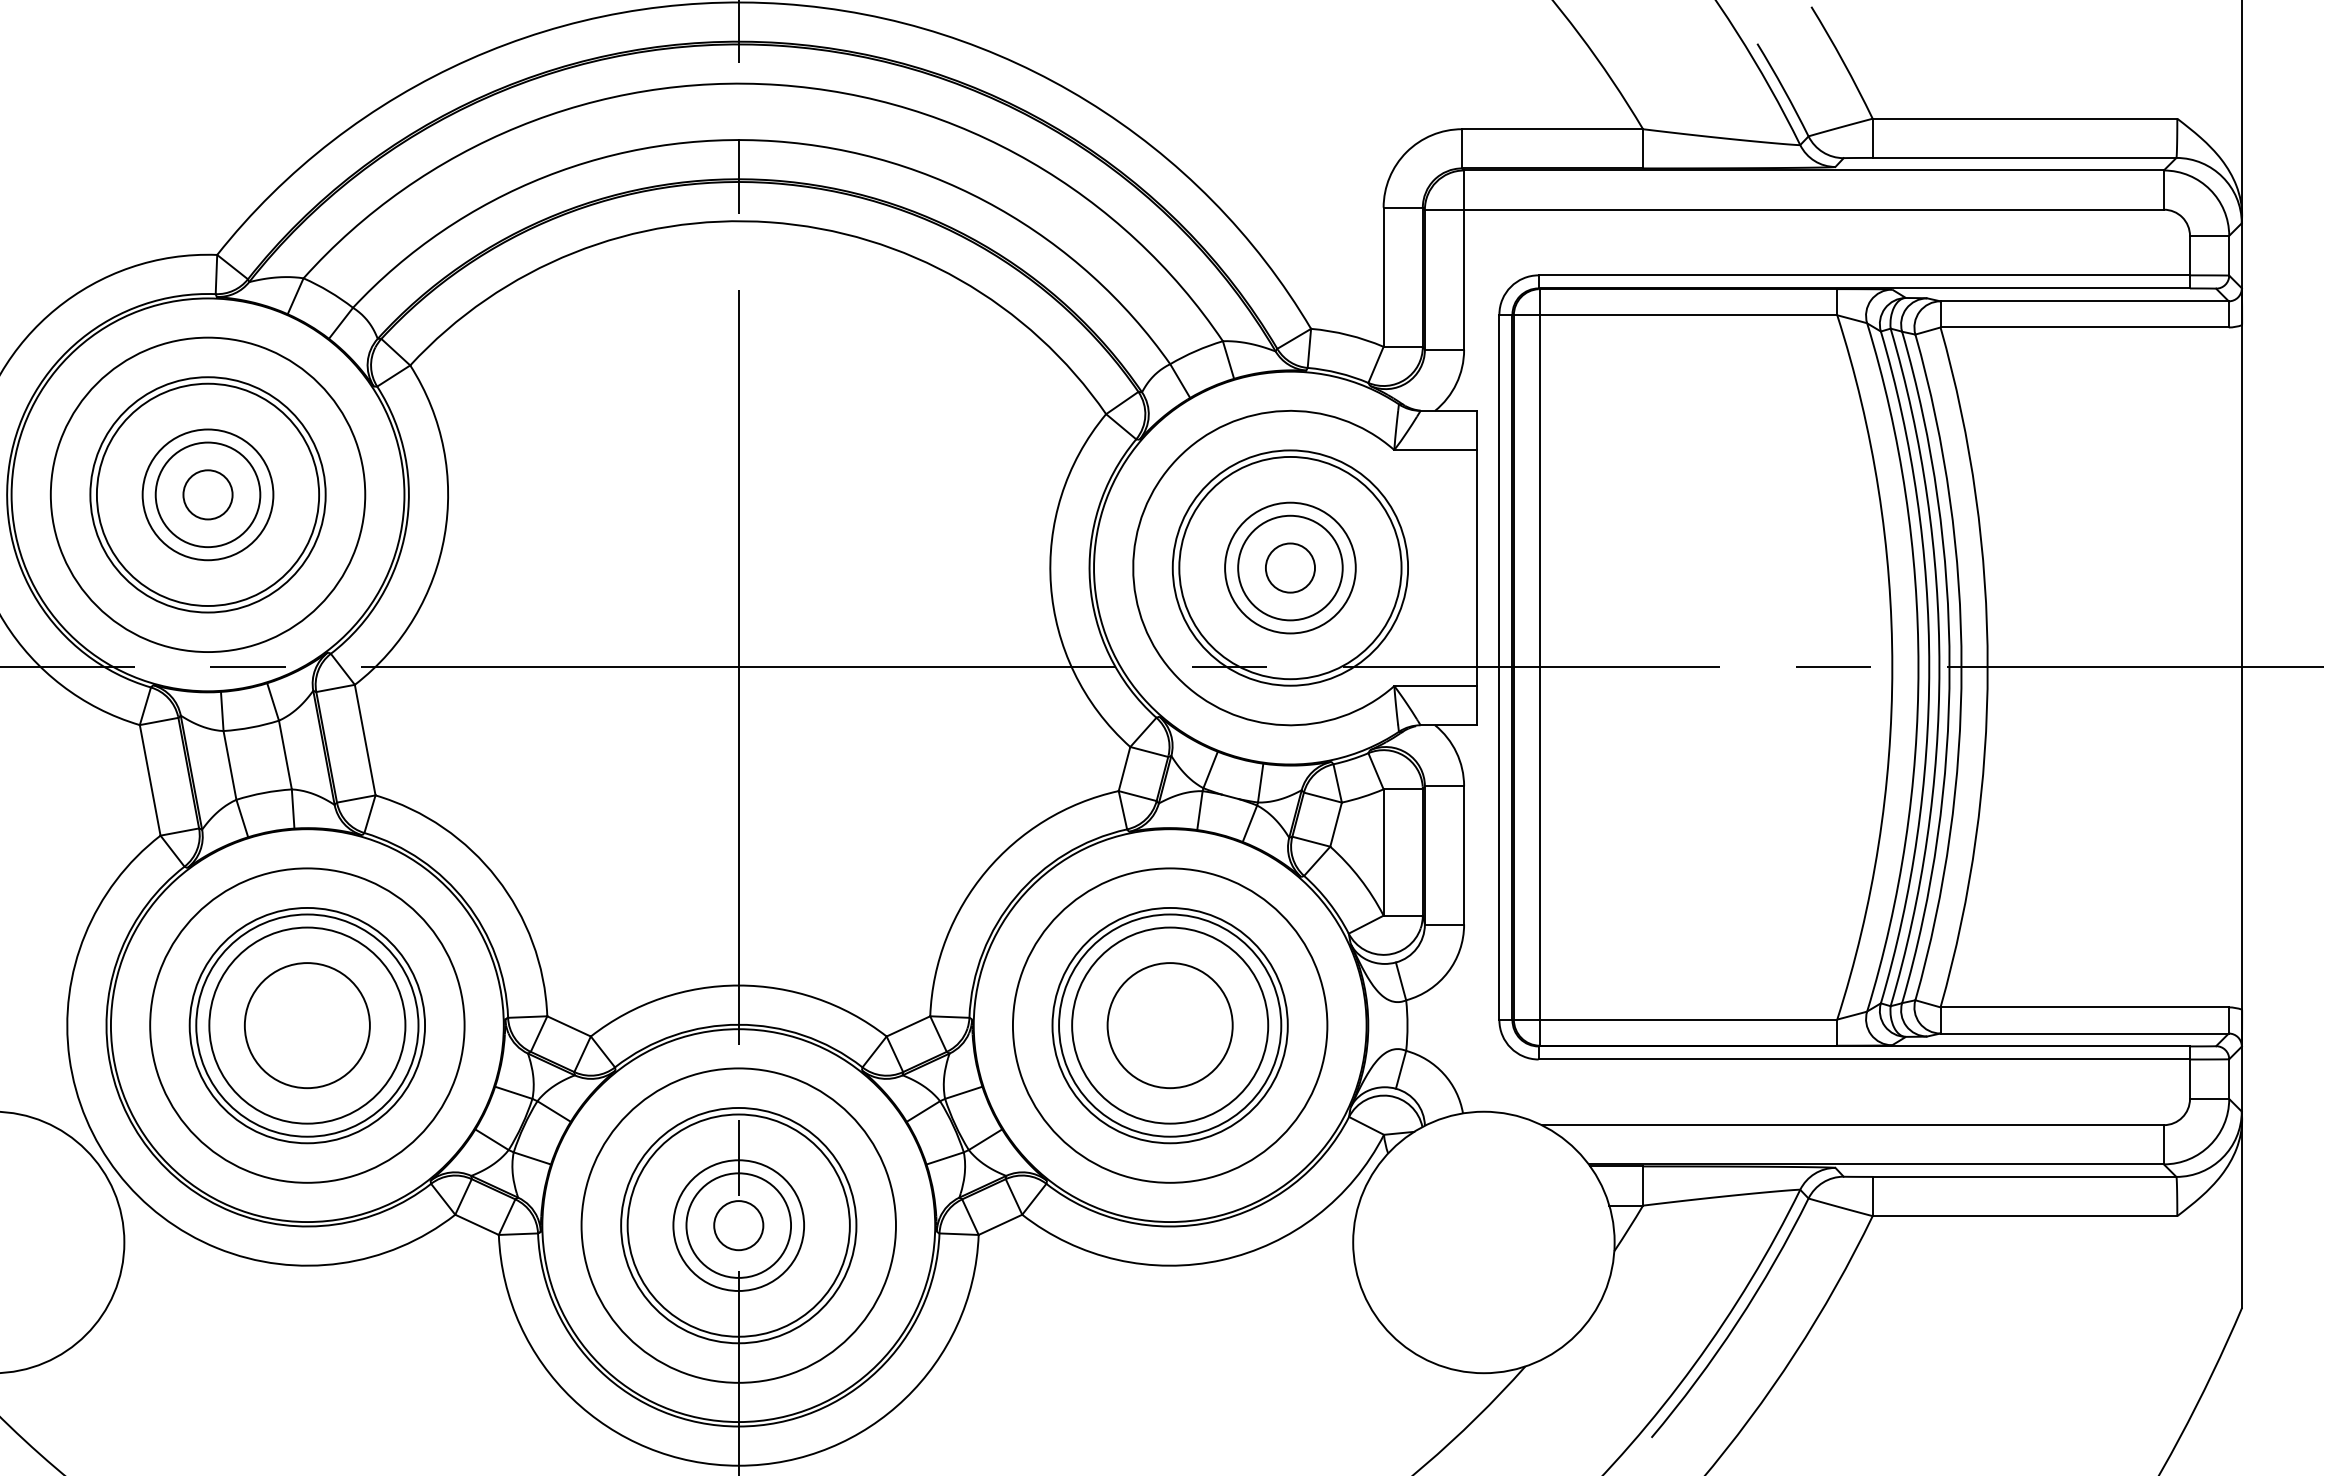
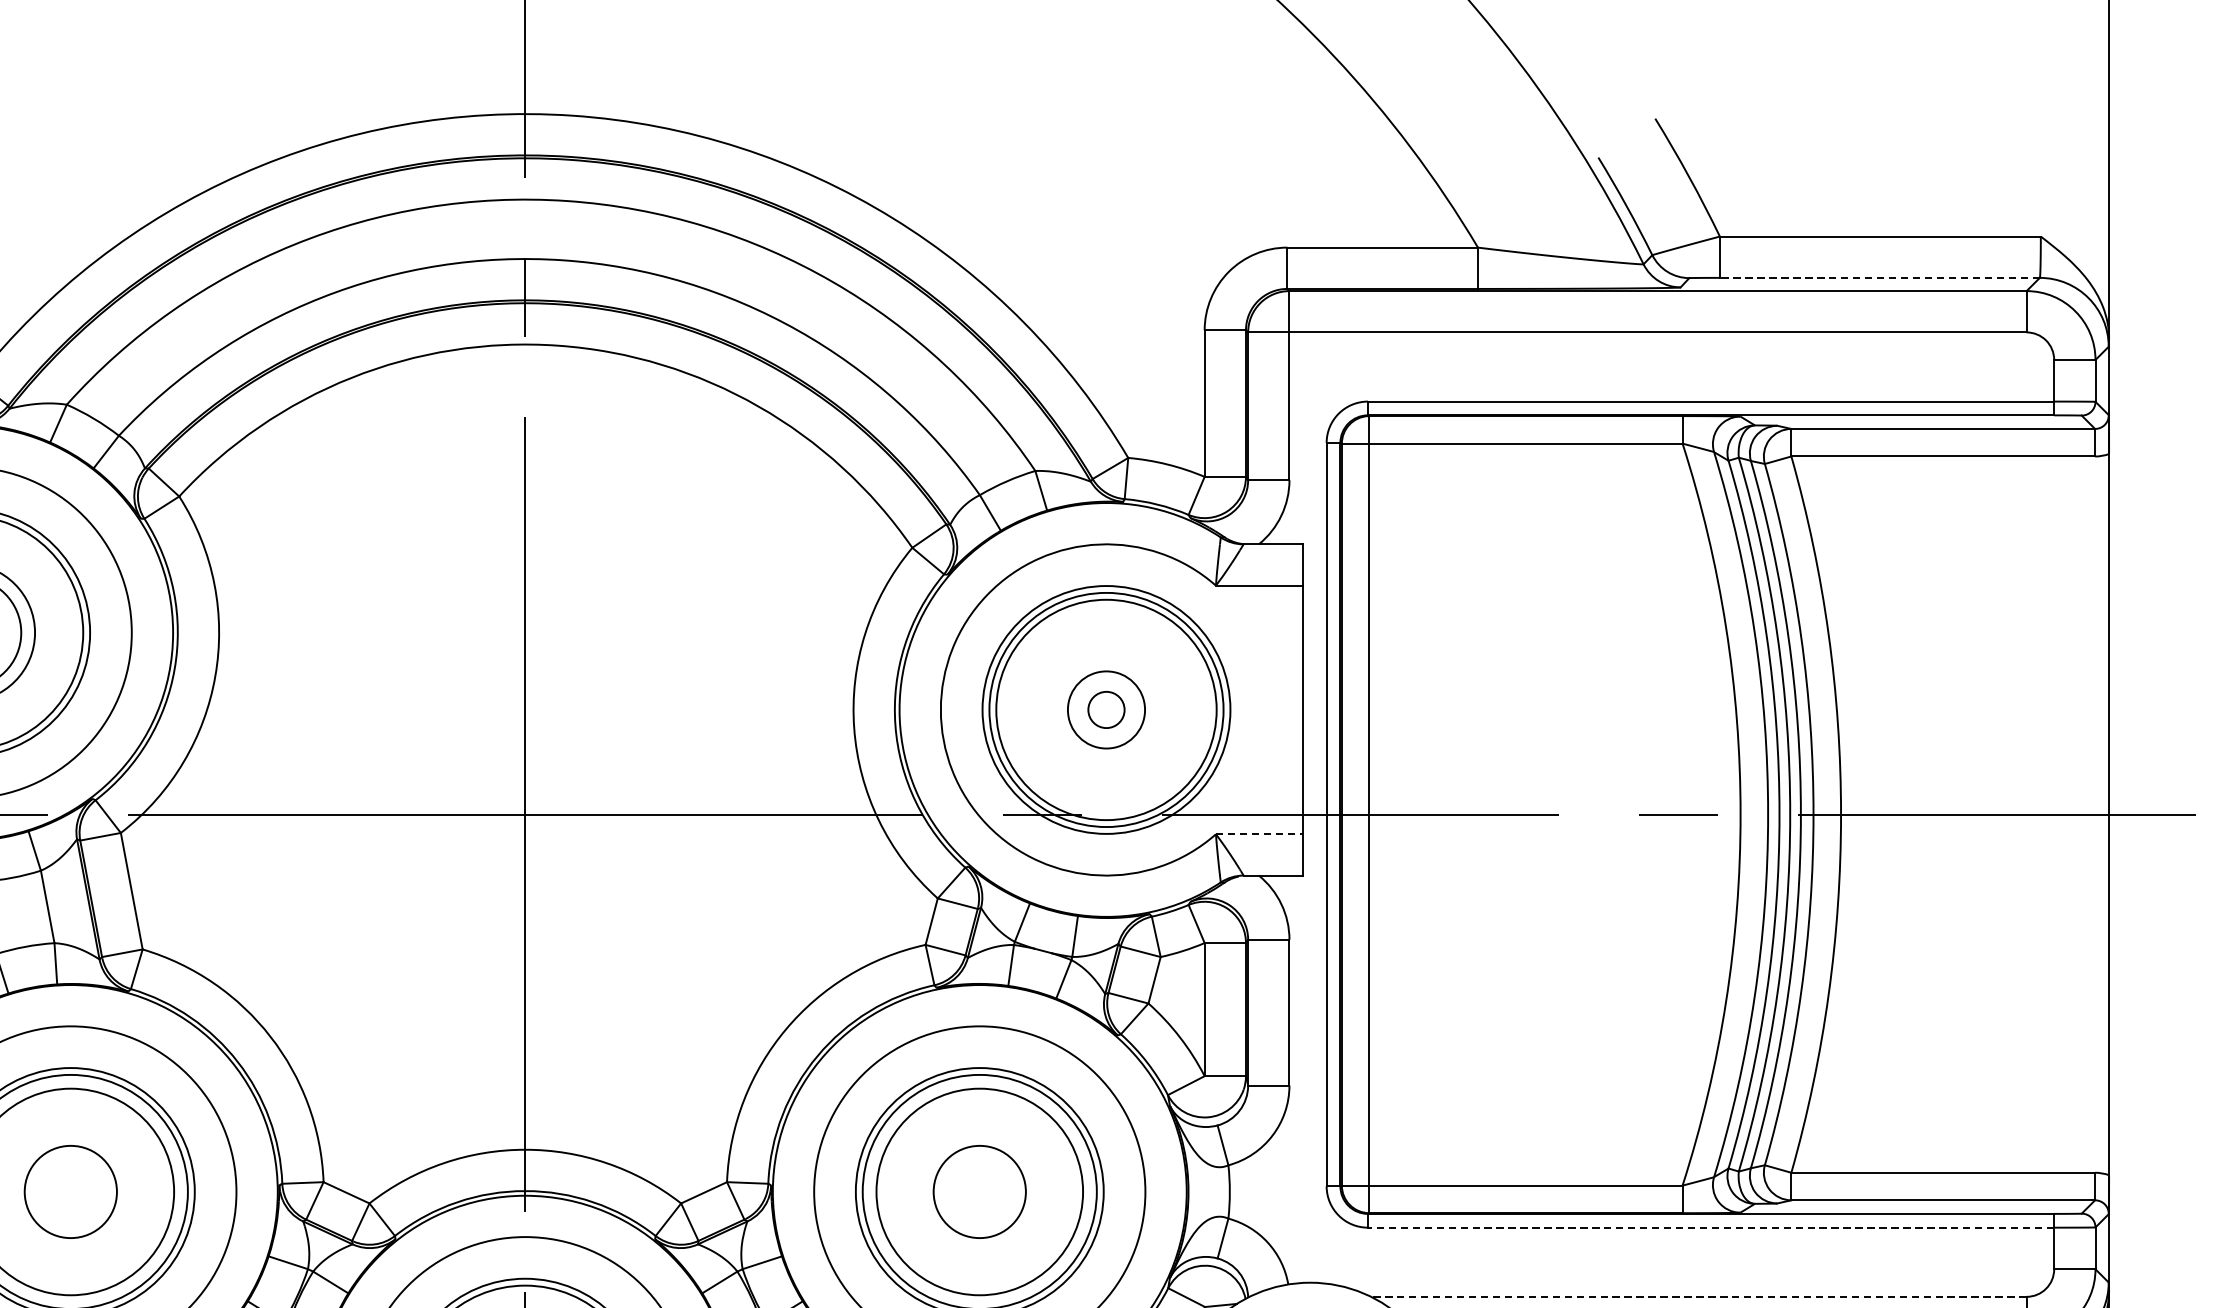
line: (2024, 157) -> (1879, 277), solid -> dashed
circle: (1290, 567) -> (1106, 709), size x0.7
circle: (1290, 567) -> (1106, 709), size x0.7
circle: (1290, 567) -> (1106, 709), size x1.6
line: (1435, 686) -> (1259, 834), solid -> dashed
circle: (306, 1025) -> (69, 1191), size x0.7
circle: (1169, 1025) -> (979, 1191), size x0.7
line: (1864, 1059) -> (1711, 1227), solid -> dashed
line: (1852, 1125) -> (1698, 1297), solid -> dashed

